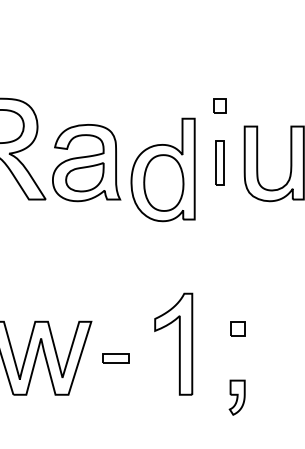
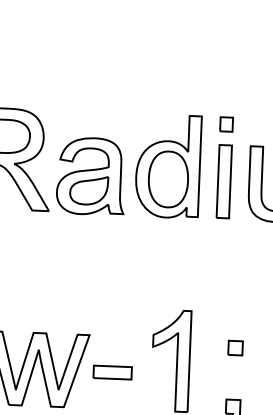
part: (219, 163) -> (224, 182), size x1.67
part: (162, 169) -> (167, 165), moved
part: (115, 358) -> (112, 372), size x1.43

